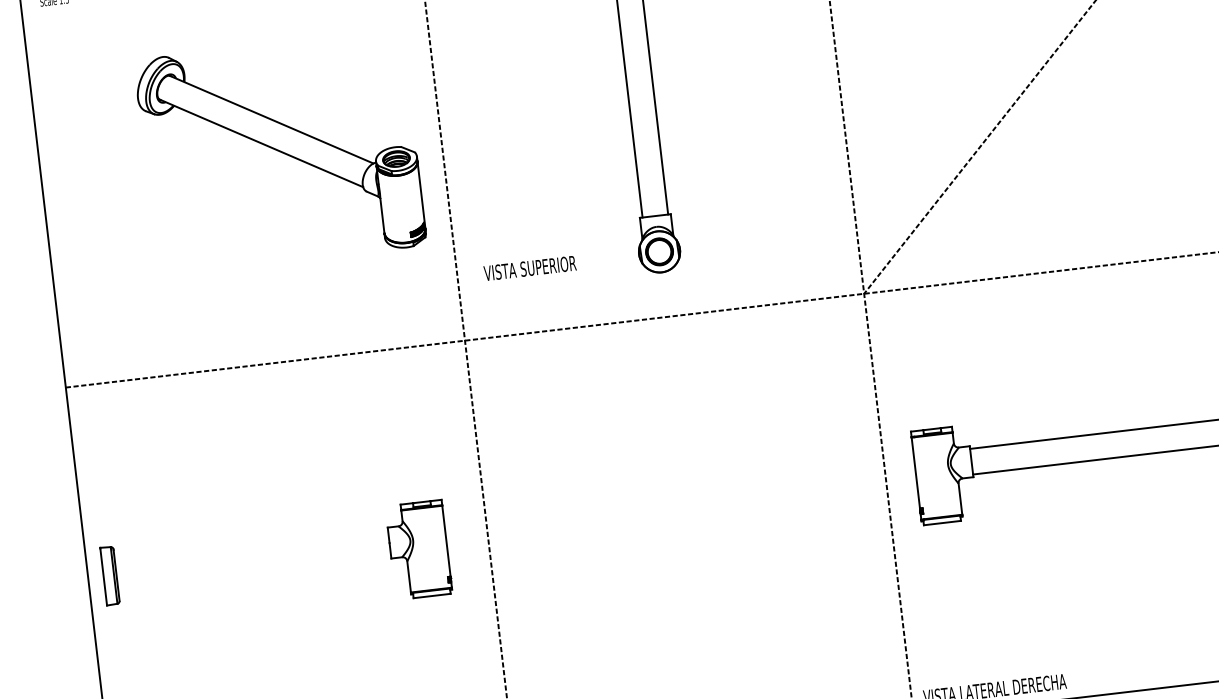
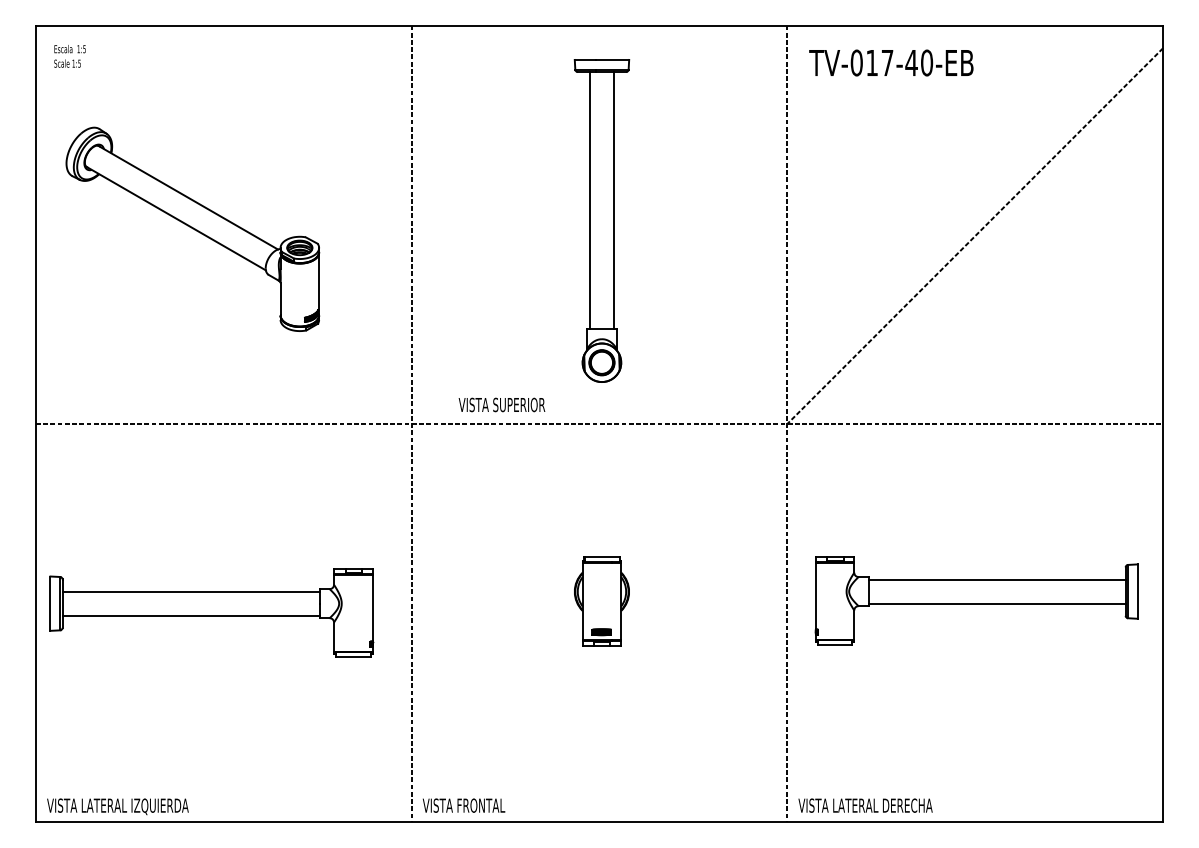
part: (280, 151) -> (192, 228), moved
text: (529, 267) -> (501, 404), moved
part: (688, 505) -> (601, 601), added
line: (250, 546) -> (190, 591), added
line: (253, 571) -> (190, 615), added

